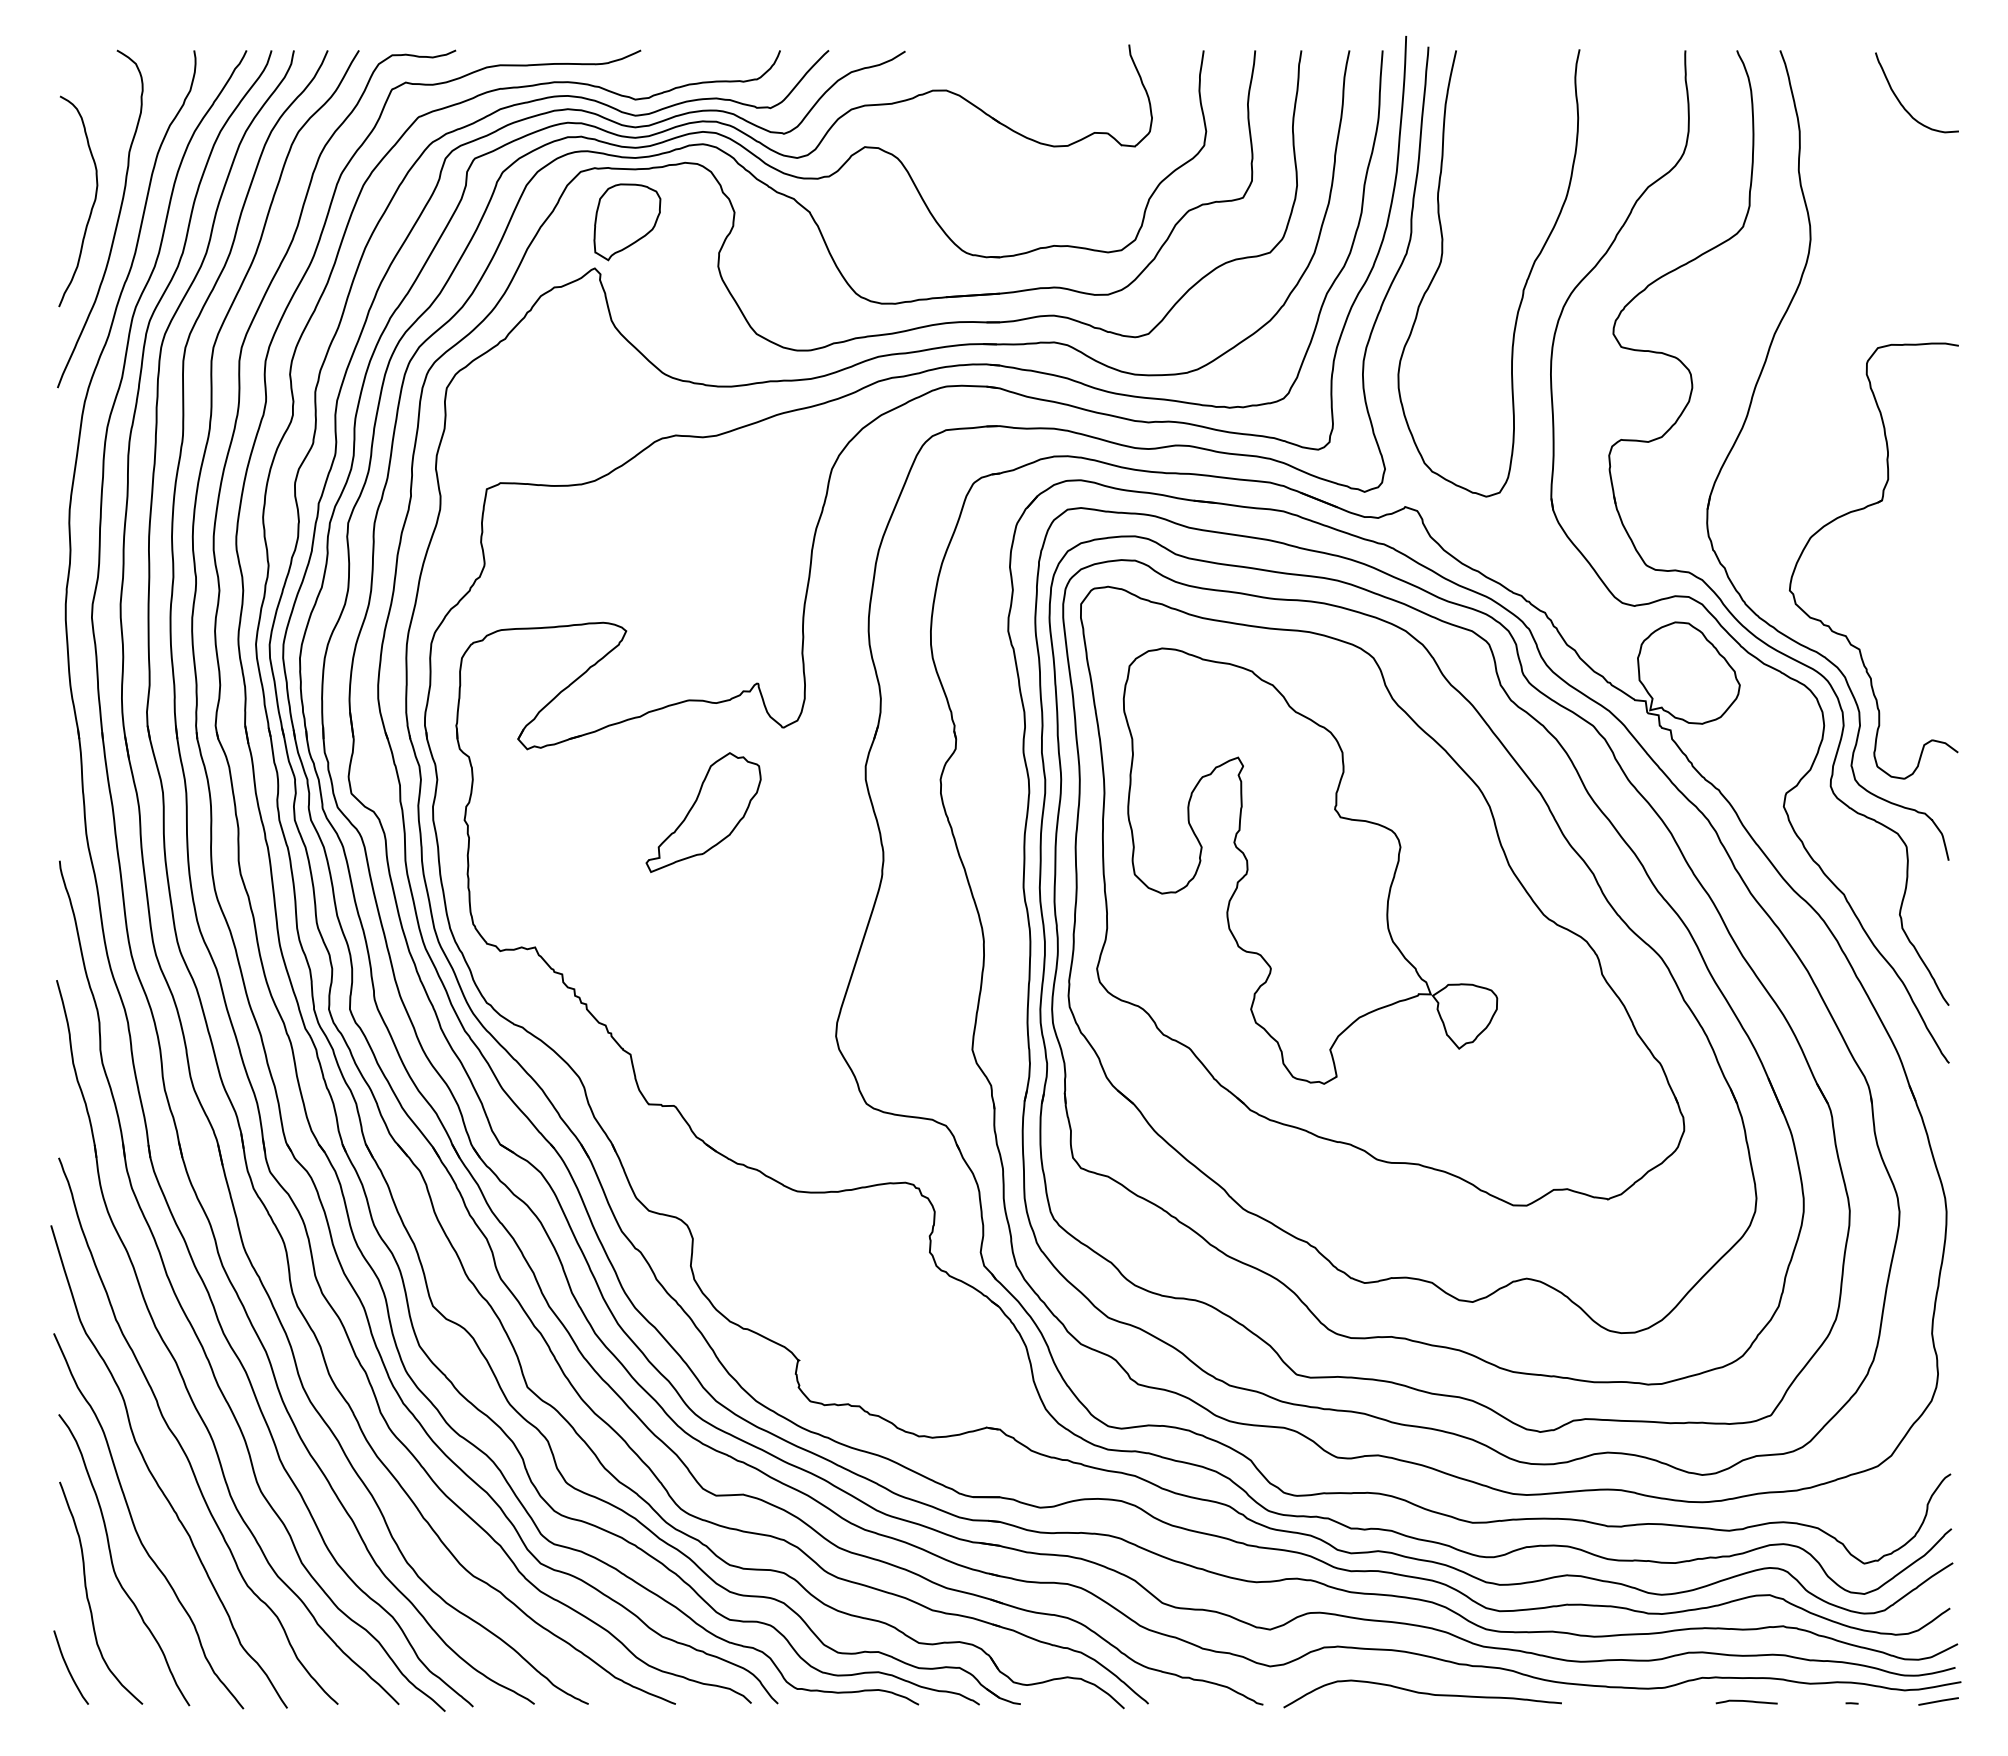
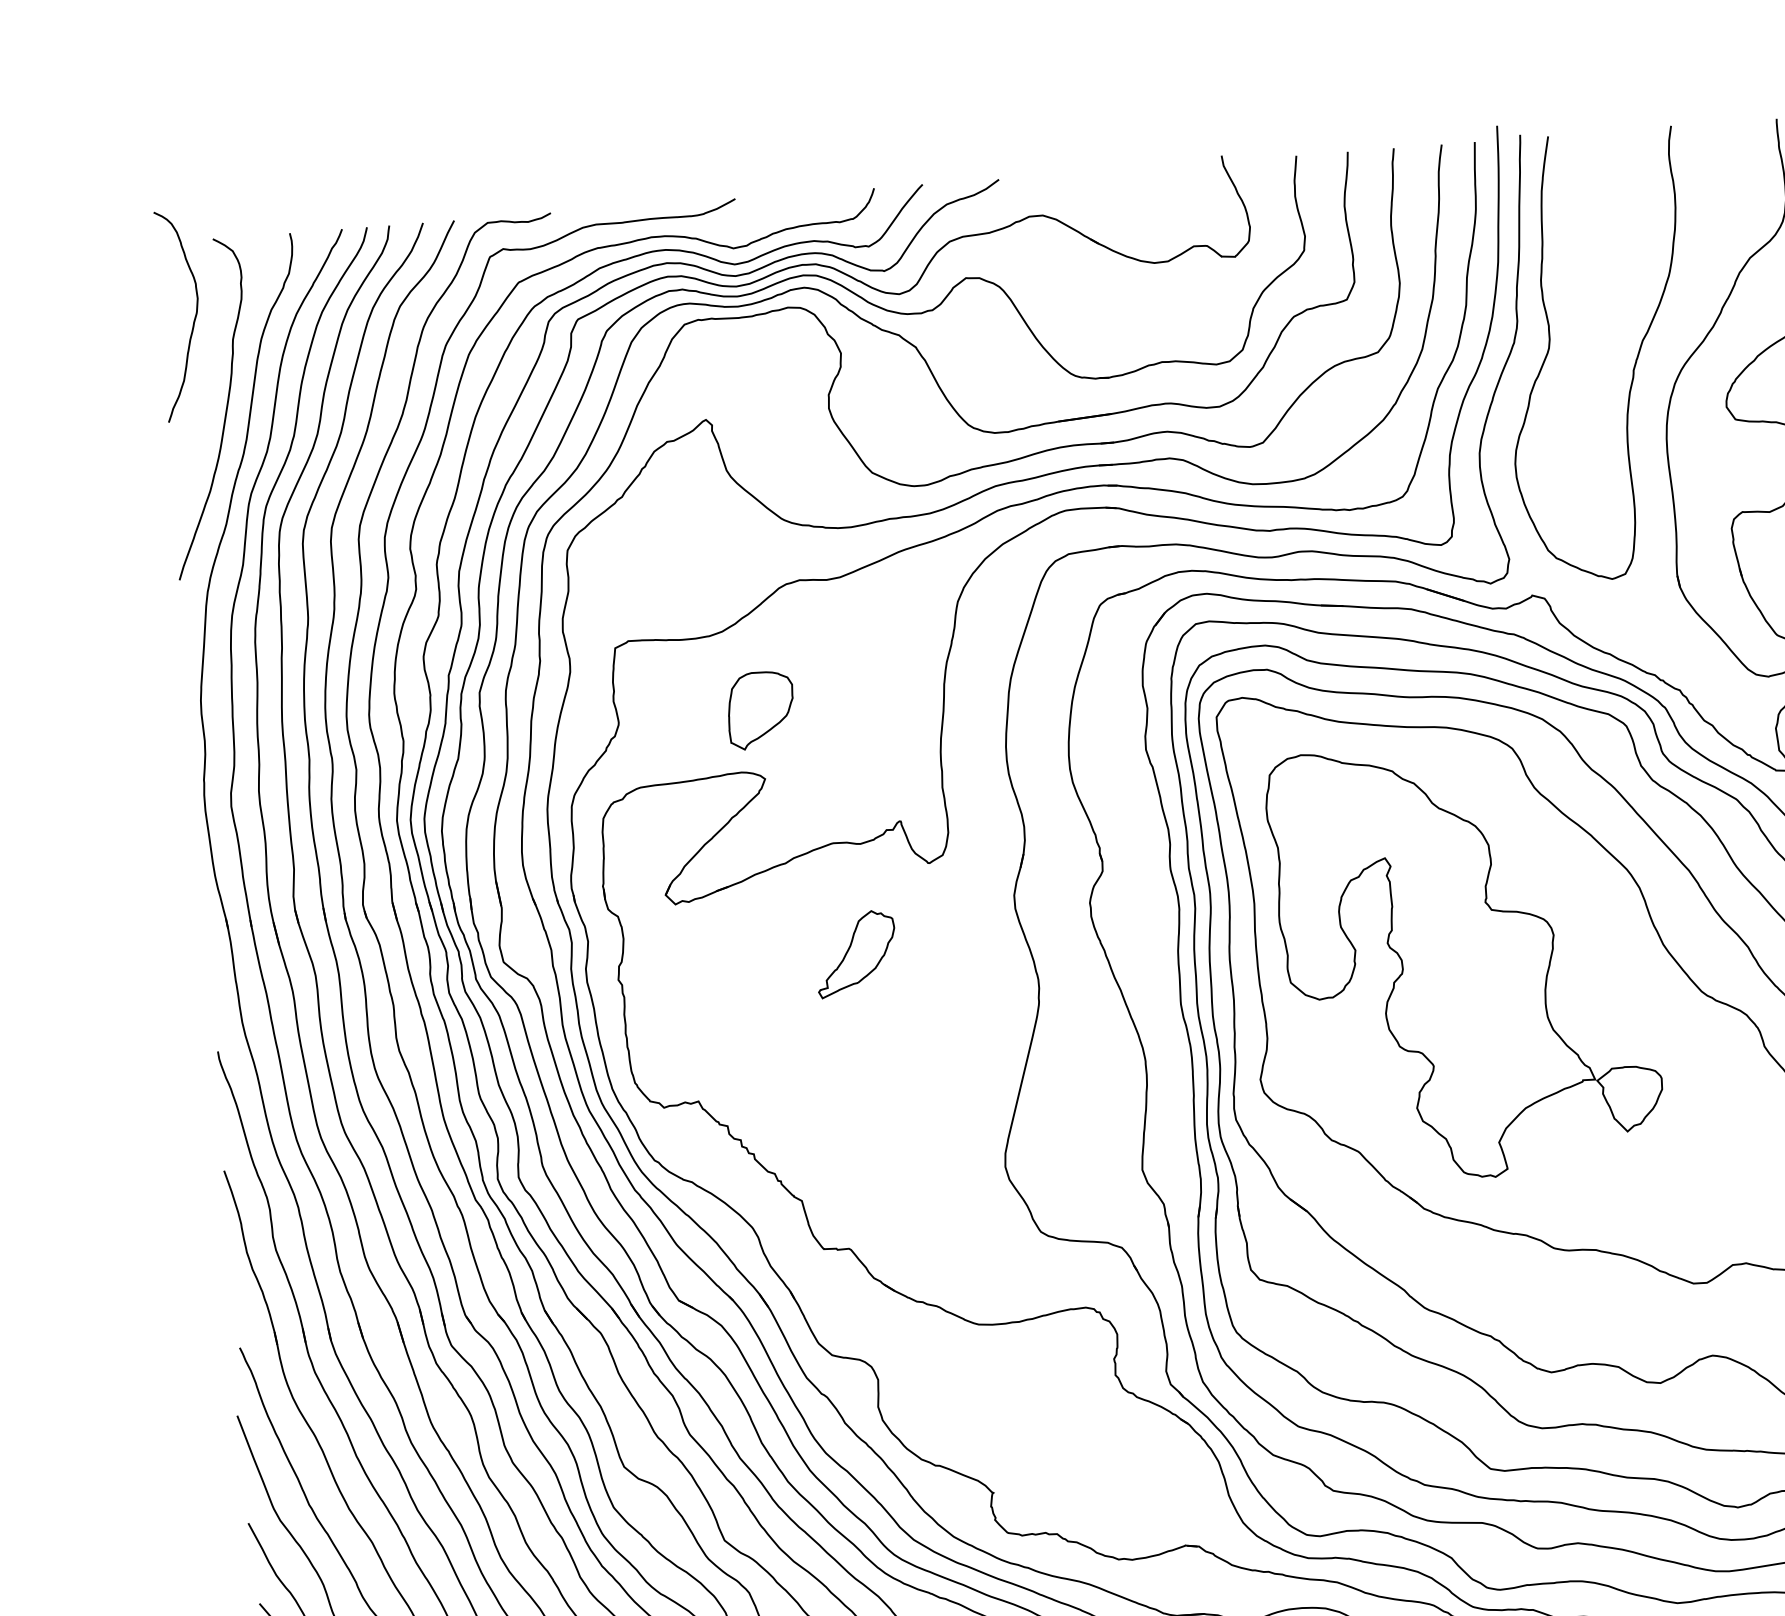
curve: (92, 204) -> (194, 317), moved
part: (627, 222) -> (761, 710), moved
part: (703, 812) -> (856, 953), size x0.7

